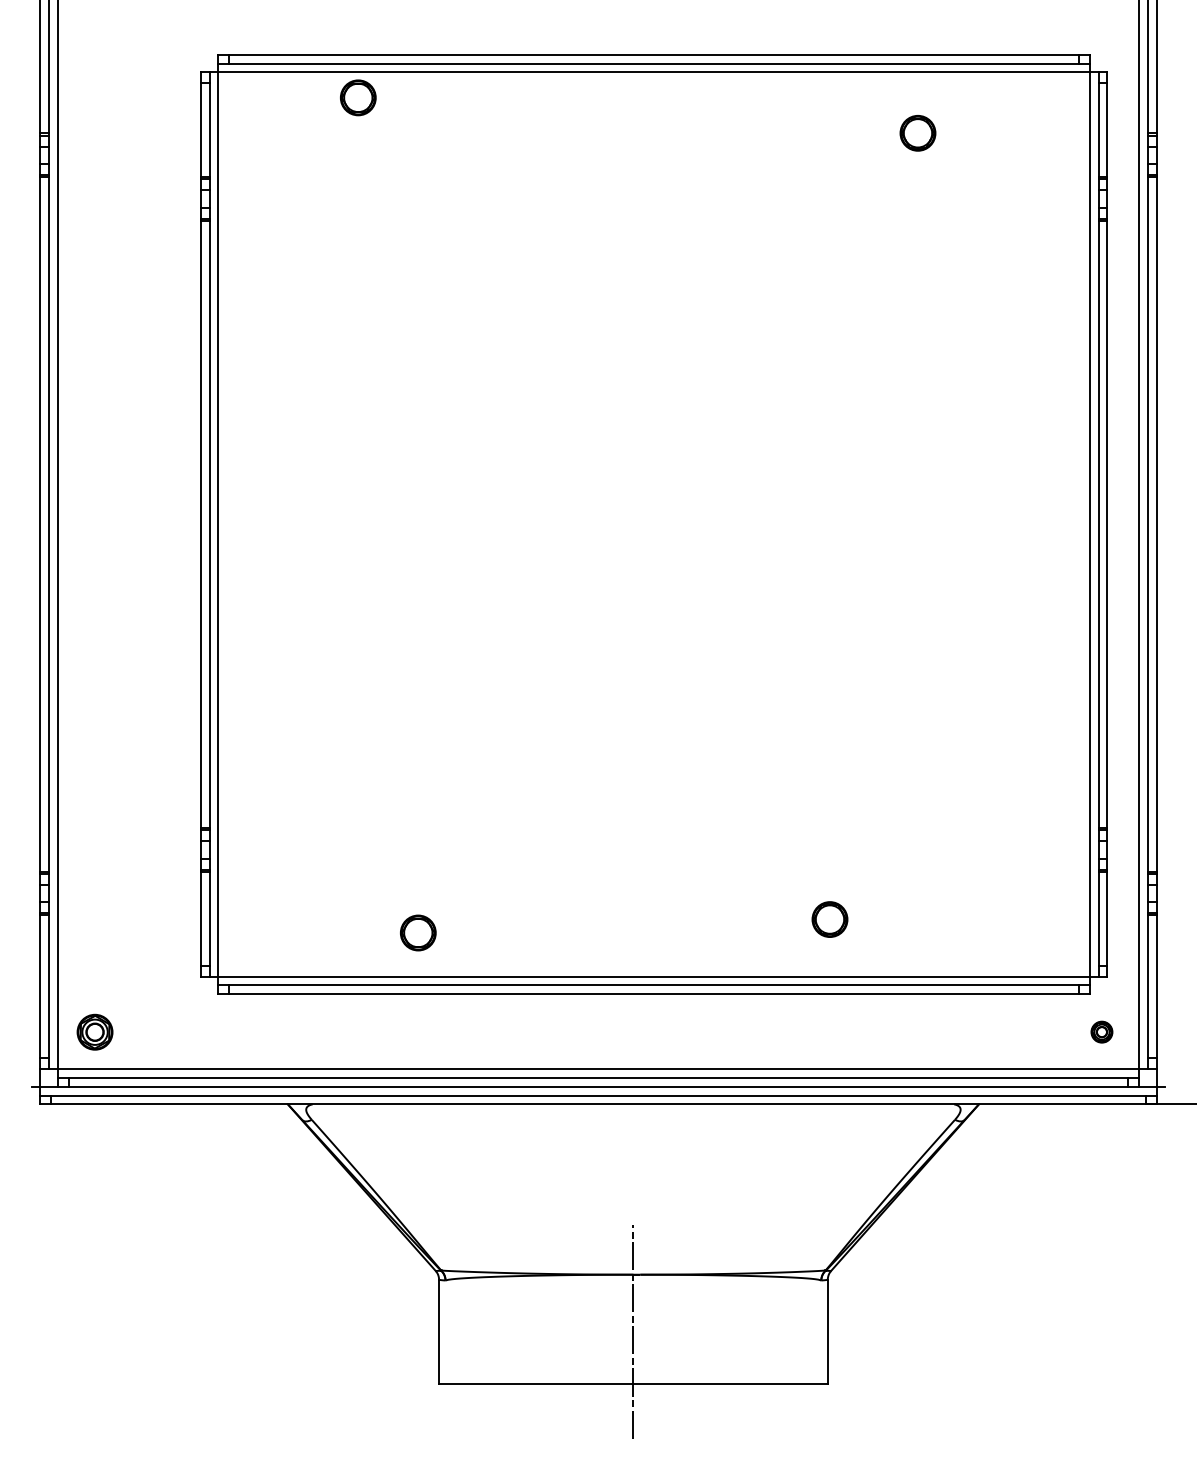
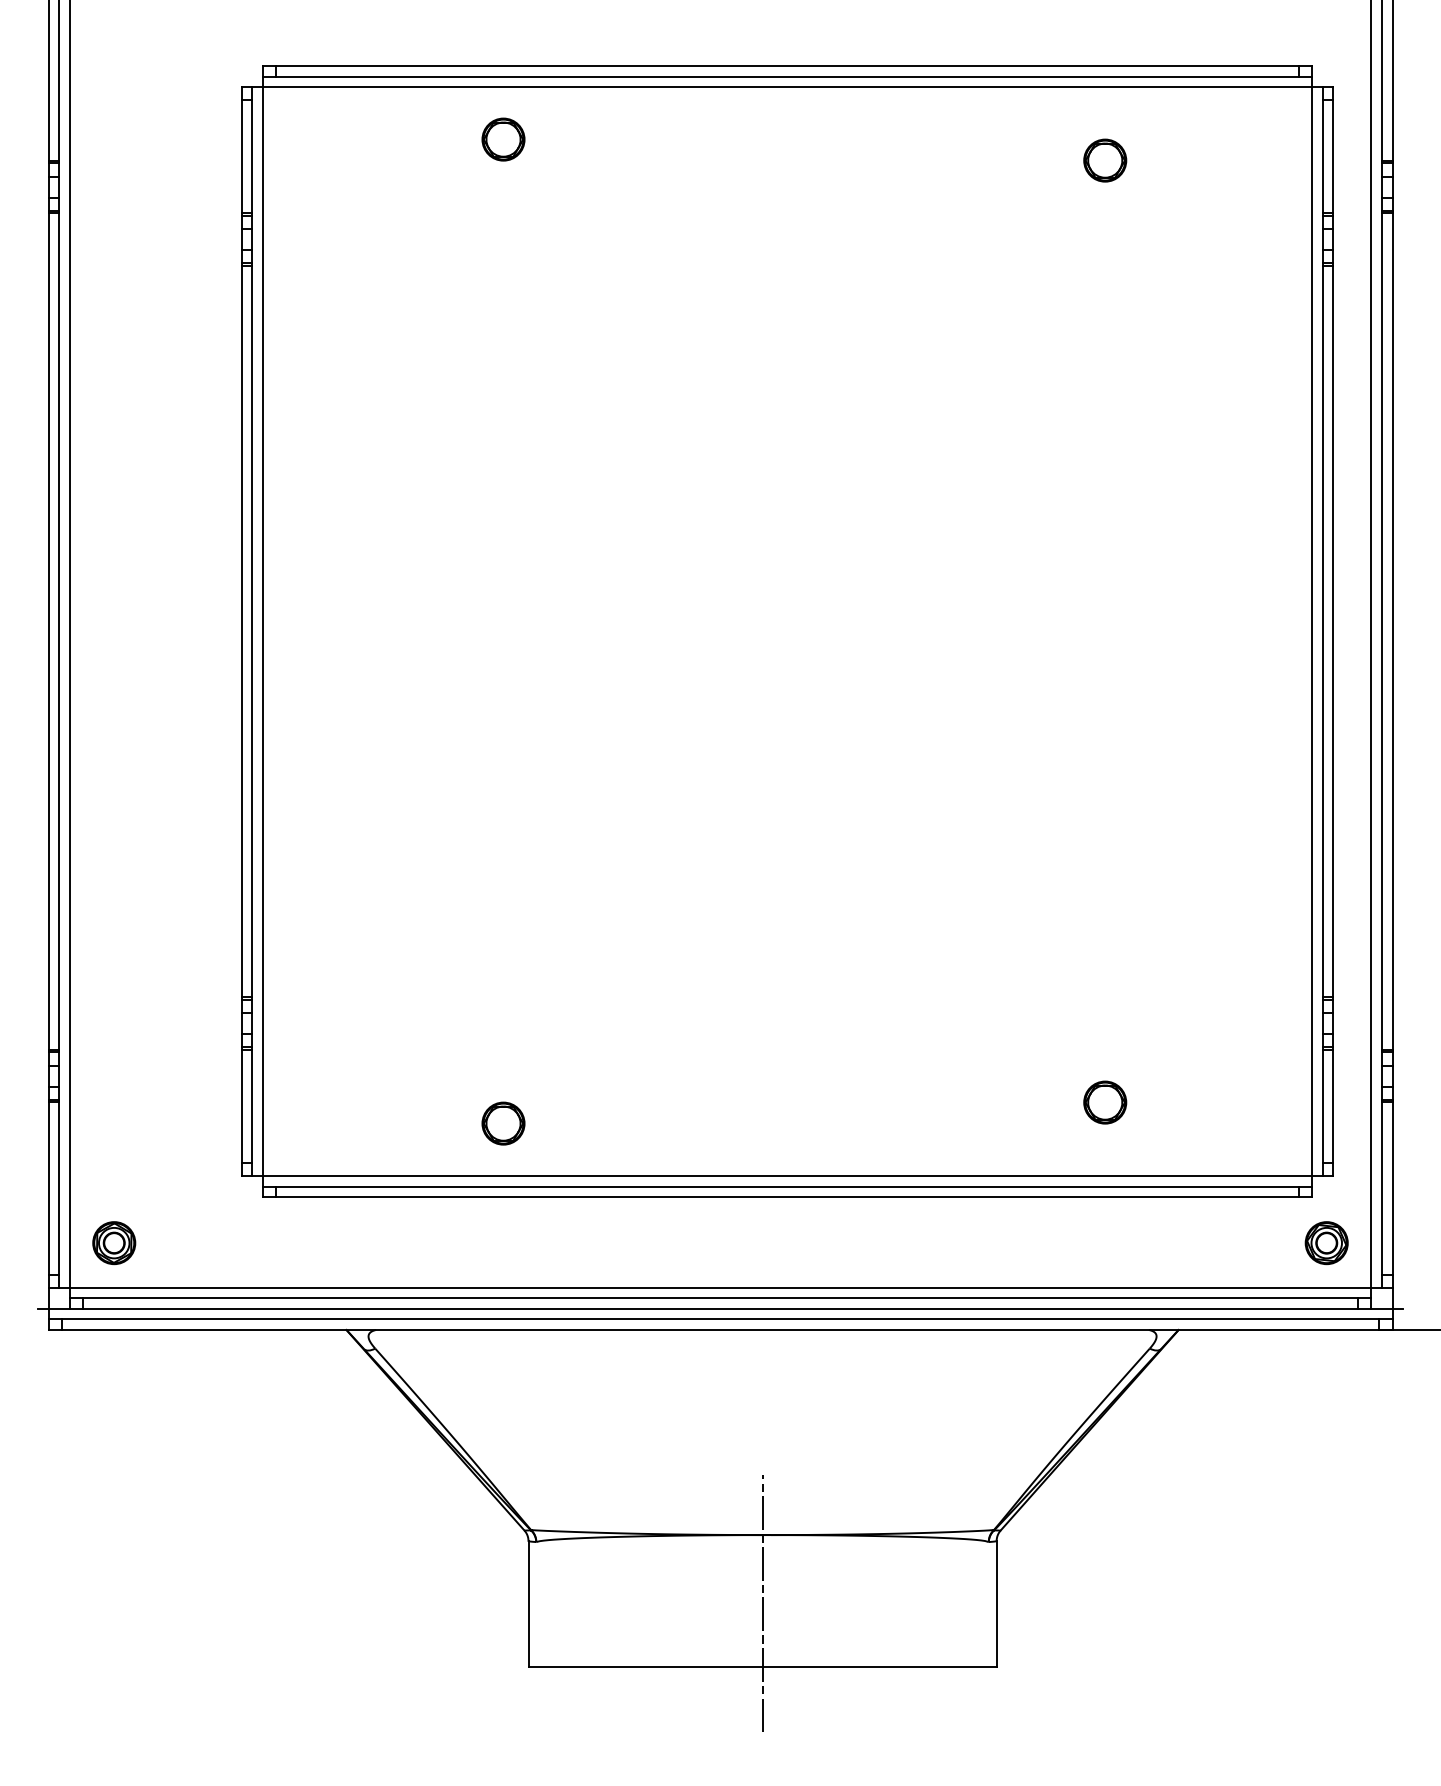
part: (358, 97) -> (503, 139), moved
part: (829, 919) -> (1104, 1102), moved
part: (1101, 1031) -> (1326, 1242), size x1.67

